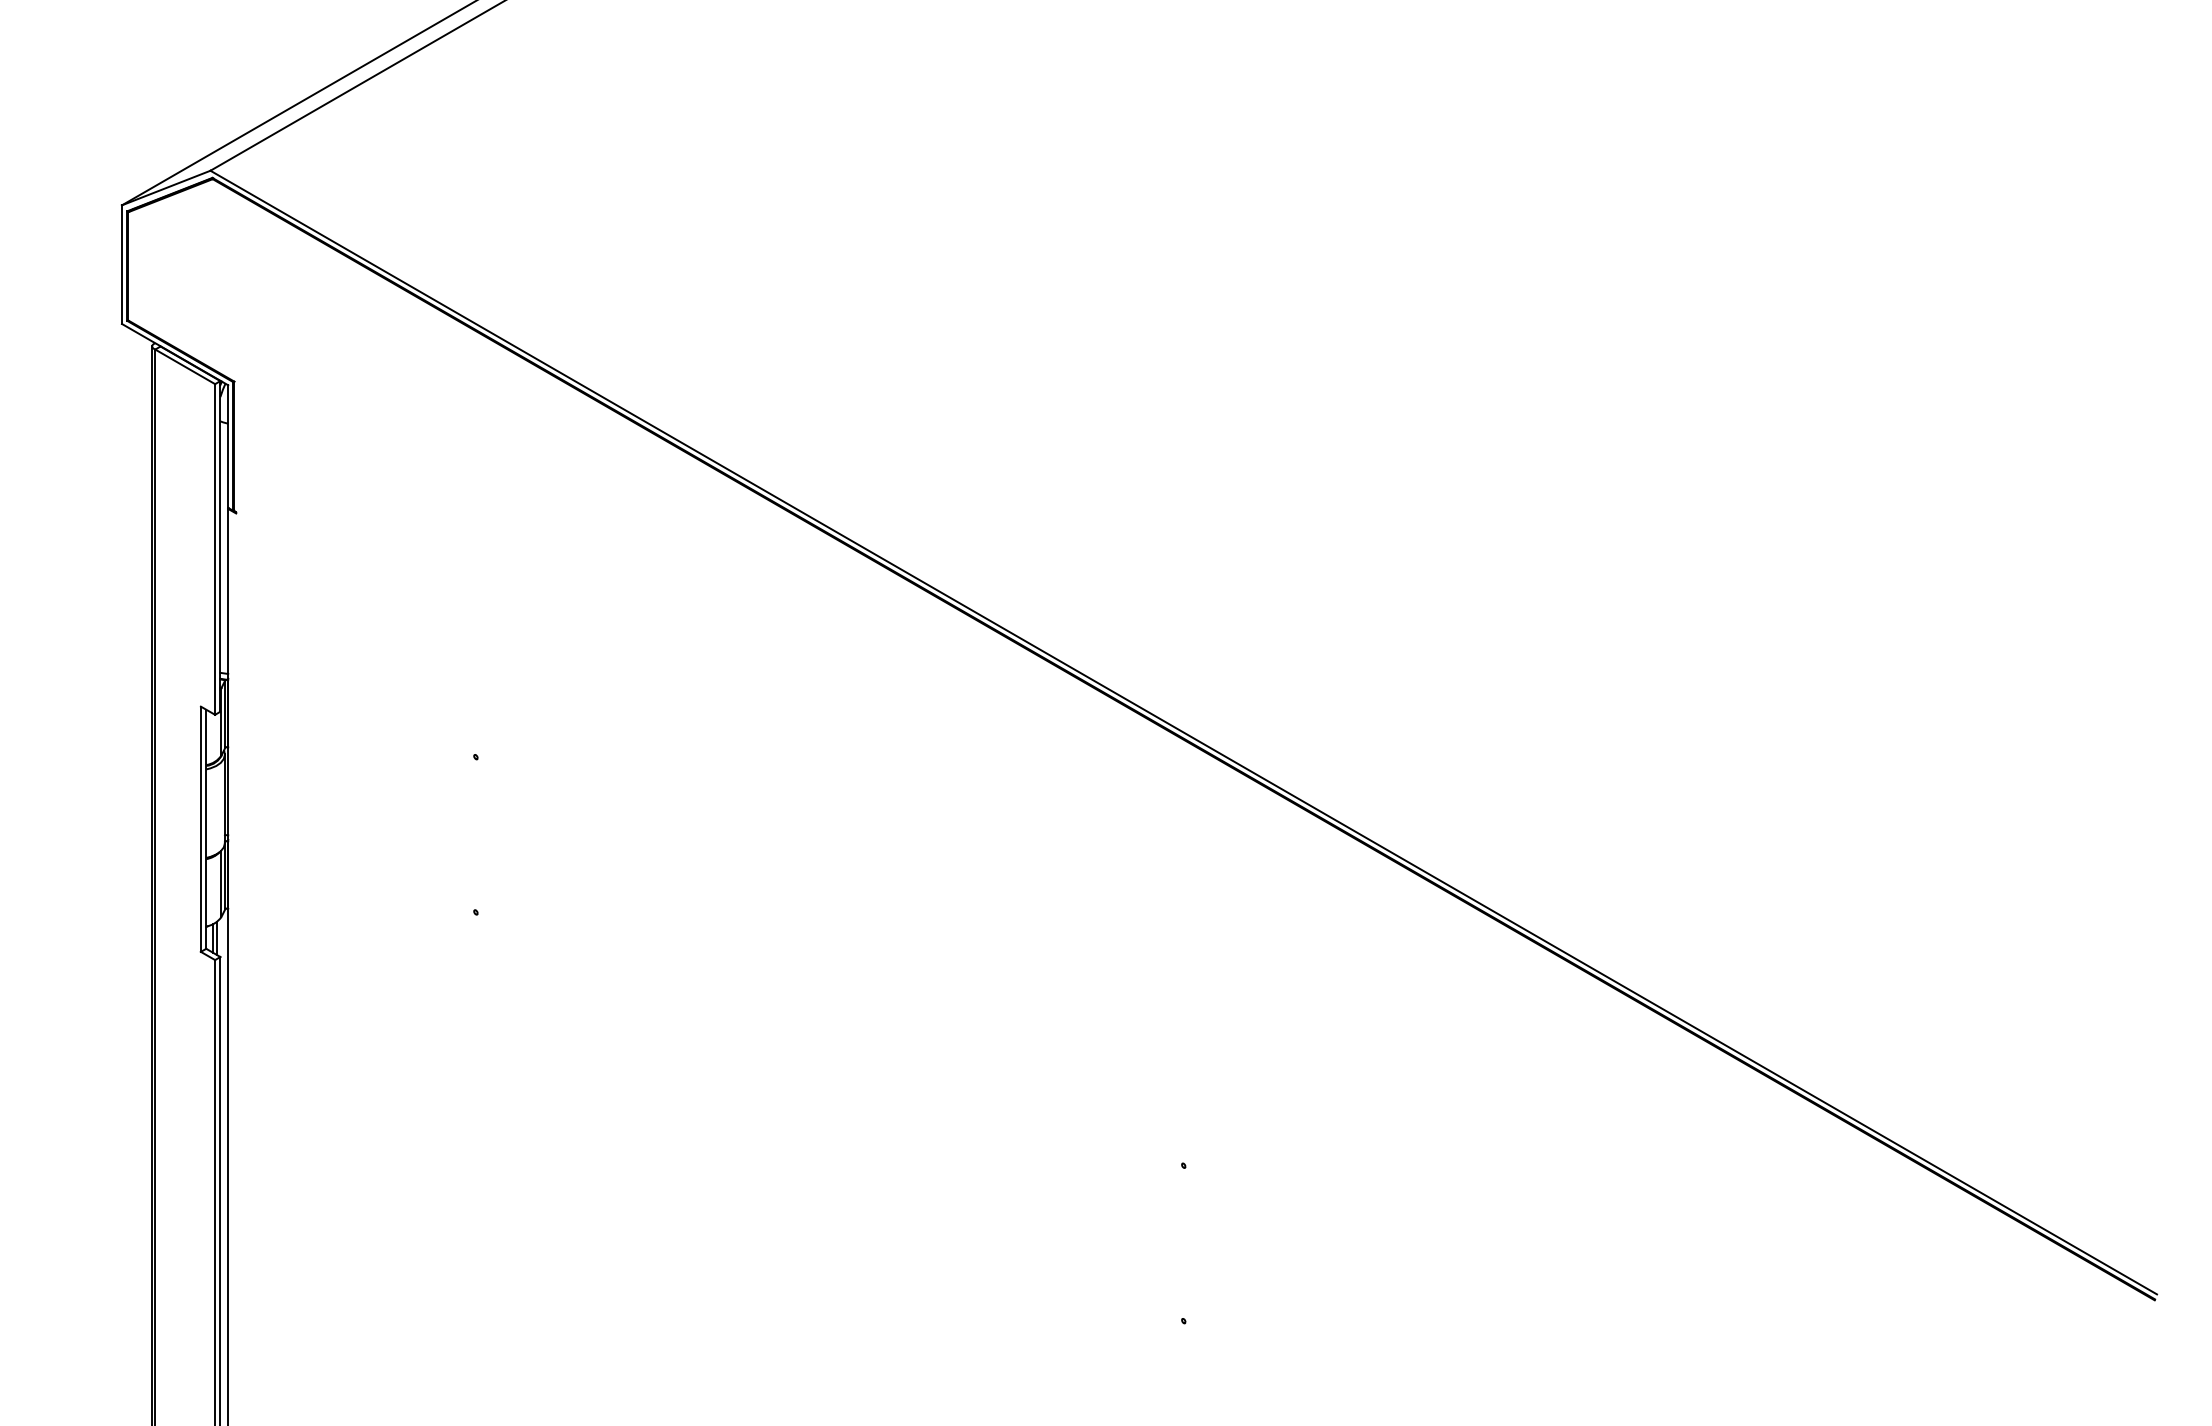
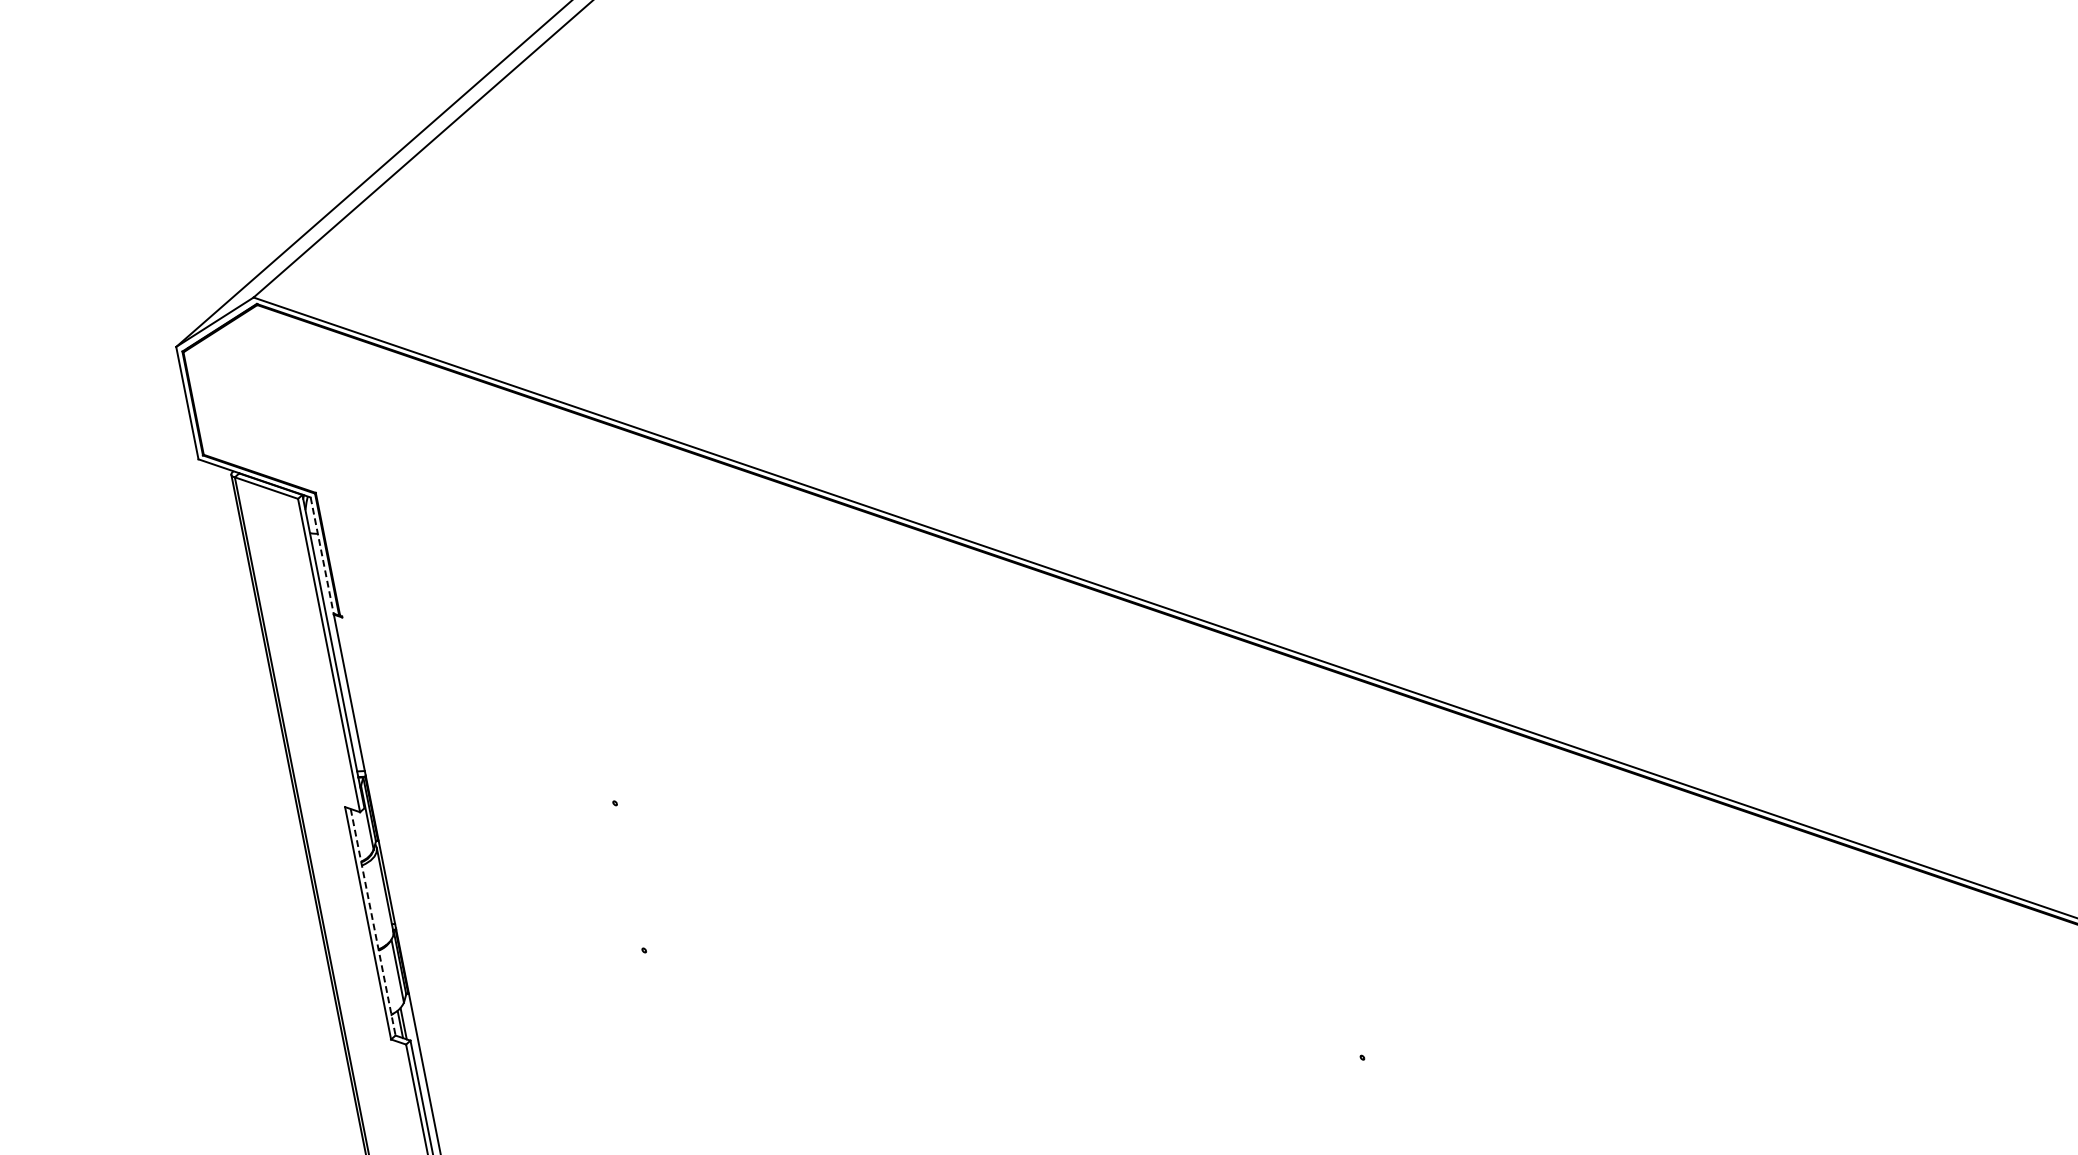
line: (228, 447) -> (322, 556), solid -> dashed
line: (206, 829) -> (373, 922), solid -> dashed

